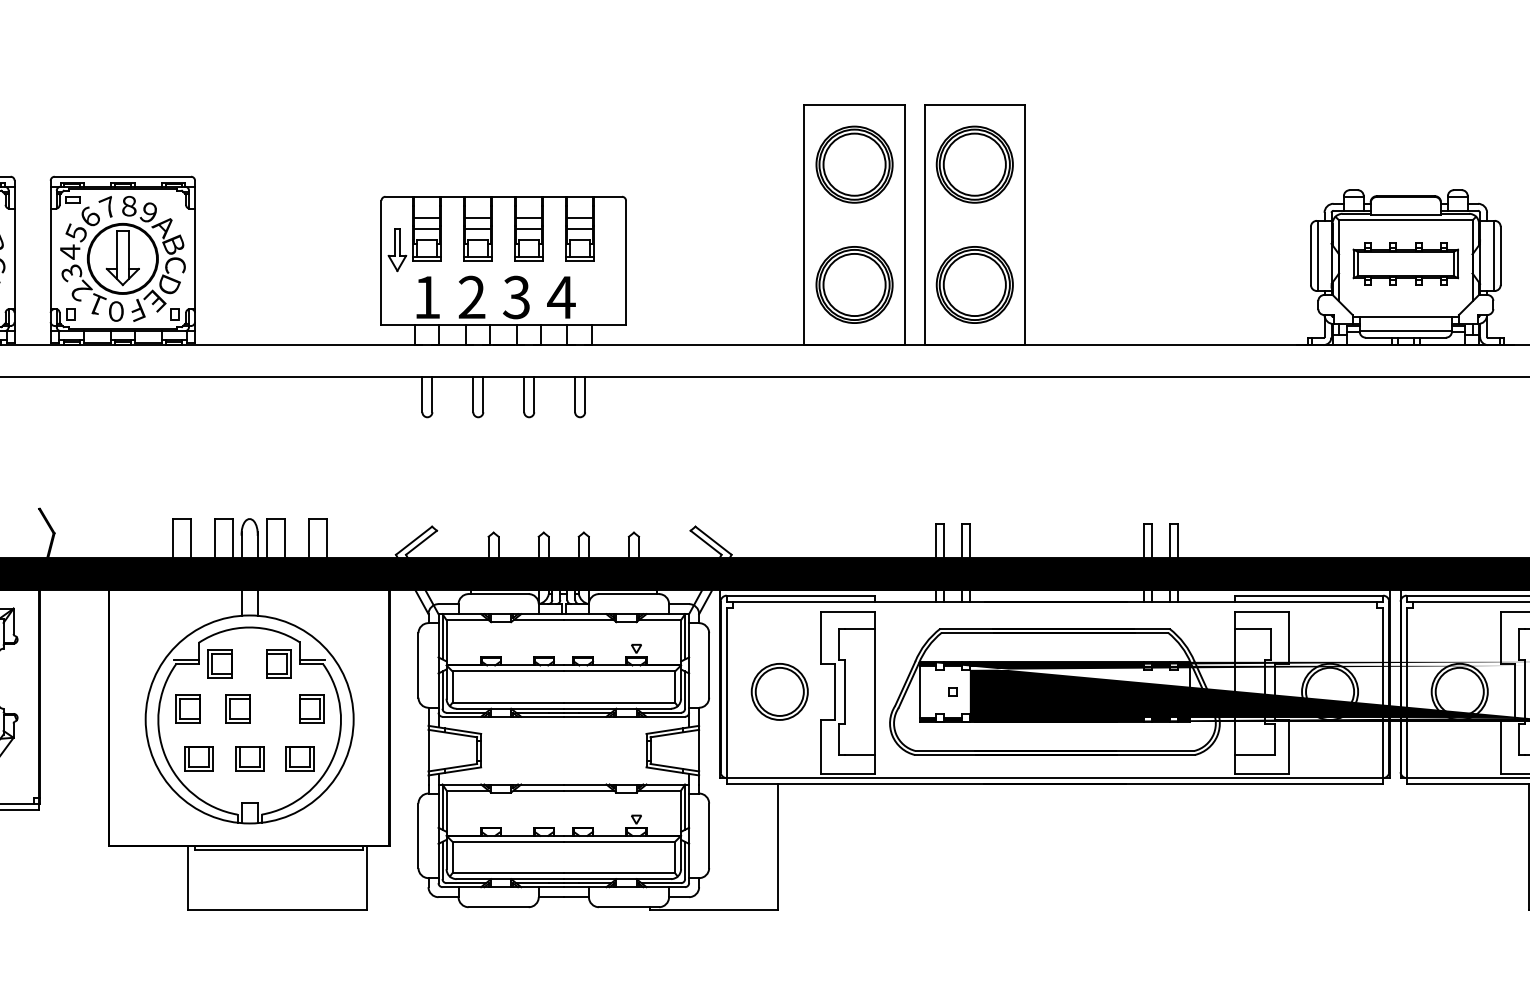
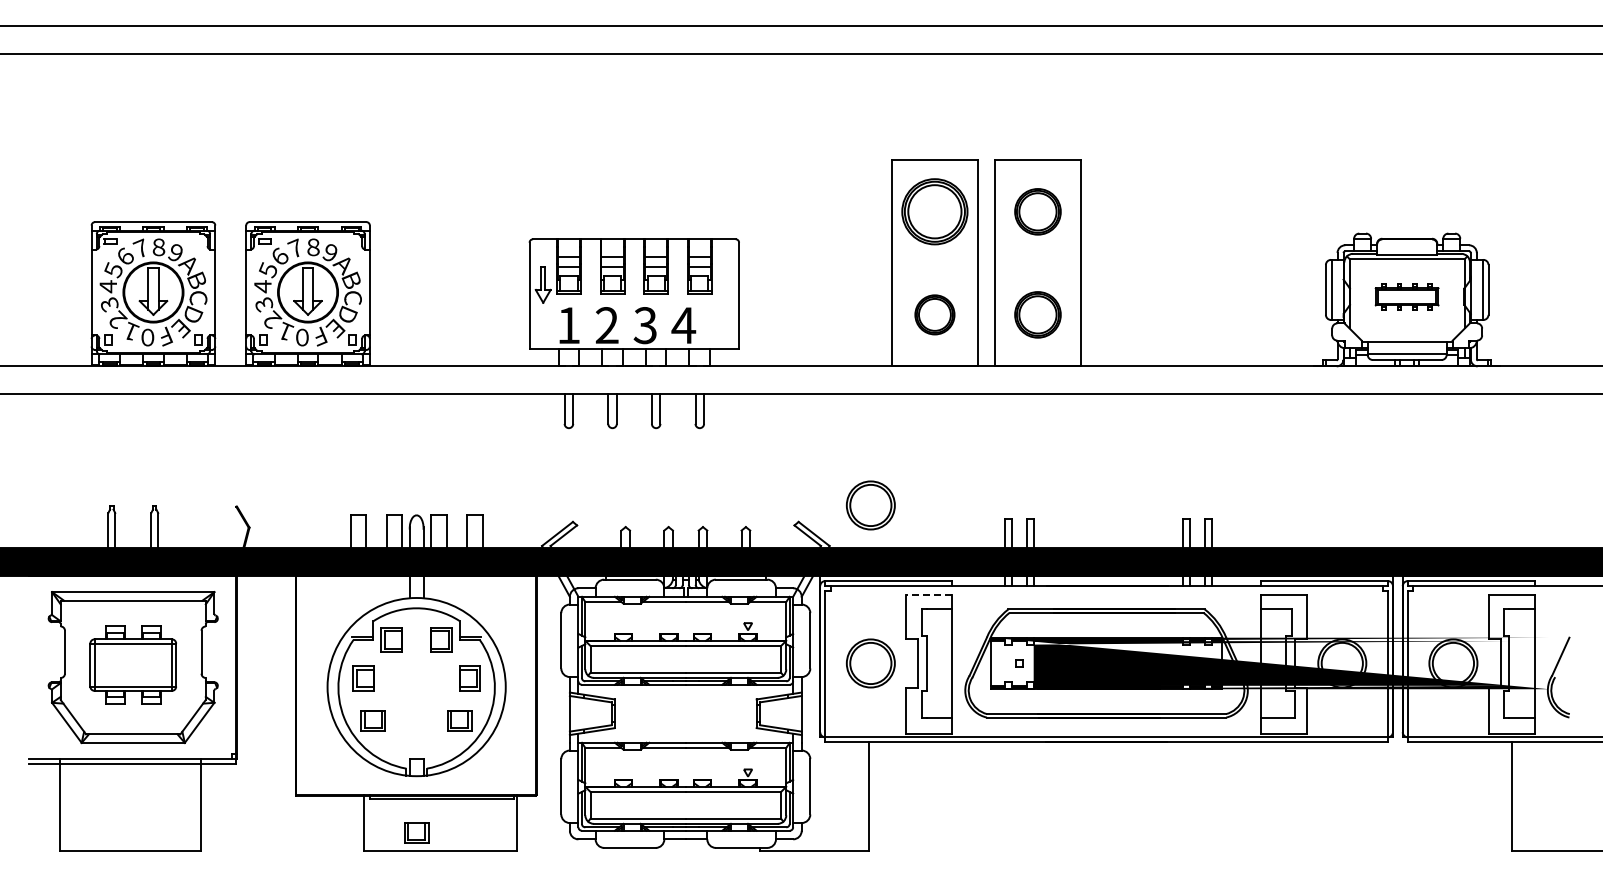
part: (974, 164) -> (1037, 211), size x0.7
part: (1405, 263) -> (1406, 296), size x0.7
part: (854, 284) -> (934, 314), size x0.6
part: (974, 284) -> (1037, 314), size x0.7
part: (779, 507) -> (870, 505), added
line: (847, 611) -> (928, 594), solid -> dashed
part: (237, 709) -> (406, 678), removed
part: (249, 758) -> (416, 832), moved

